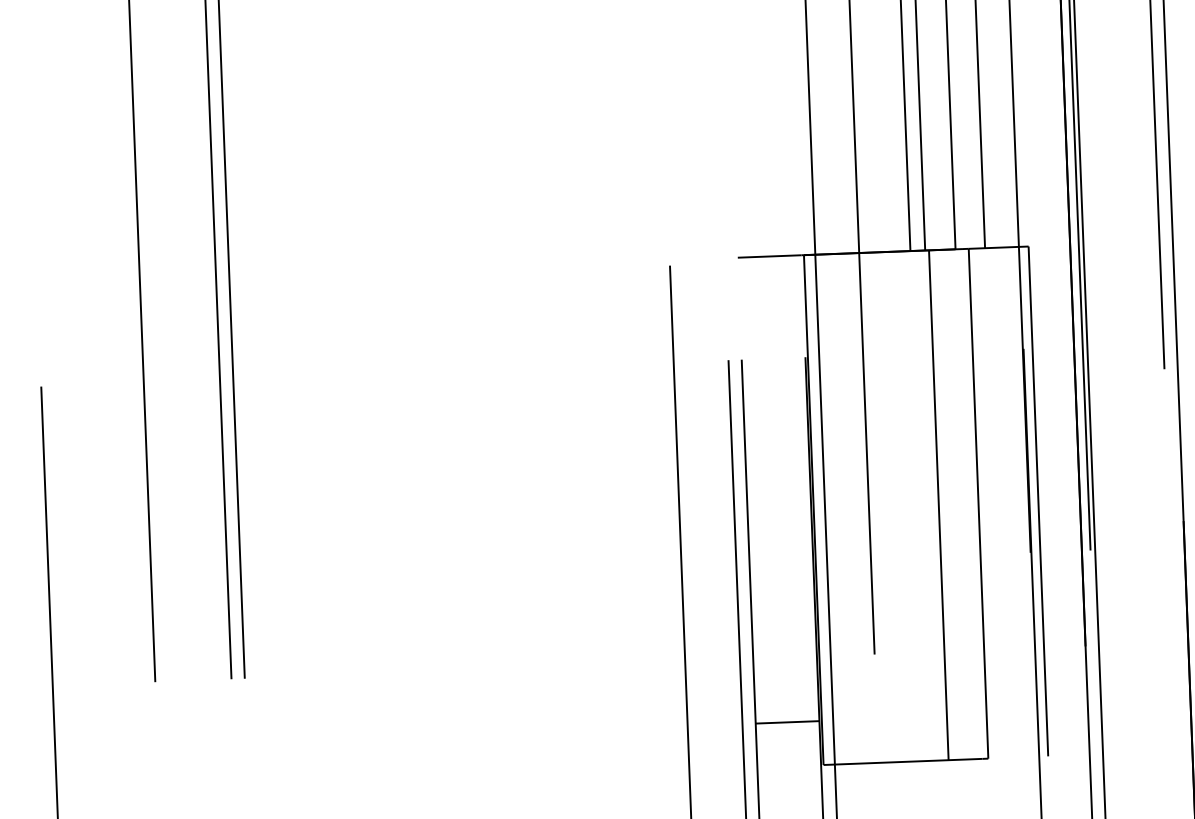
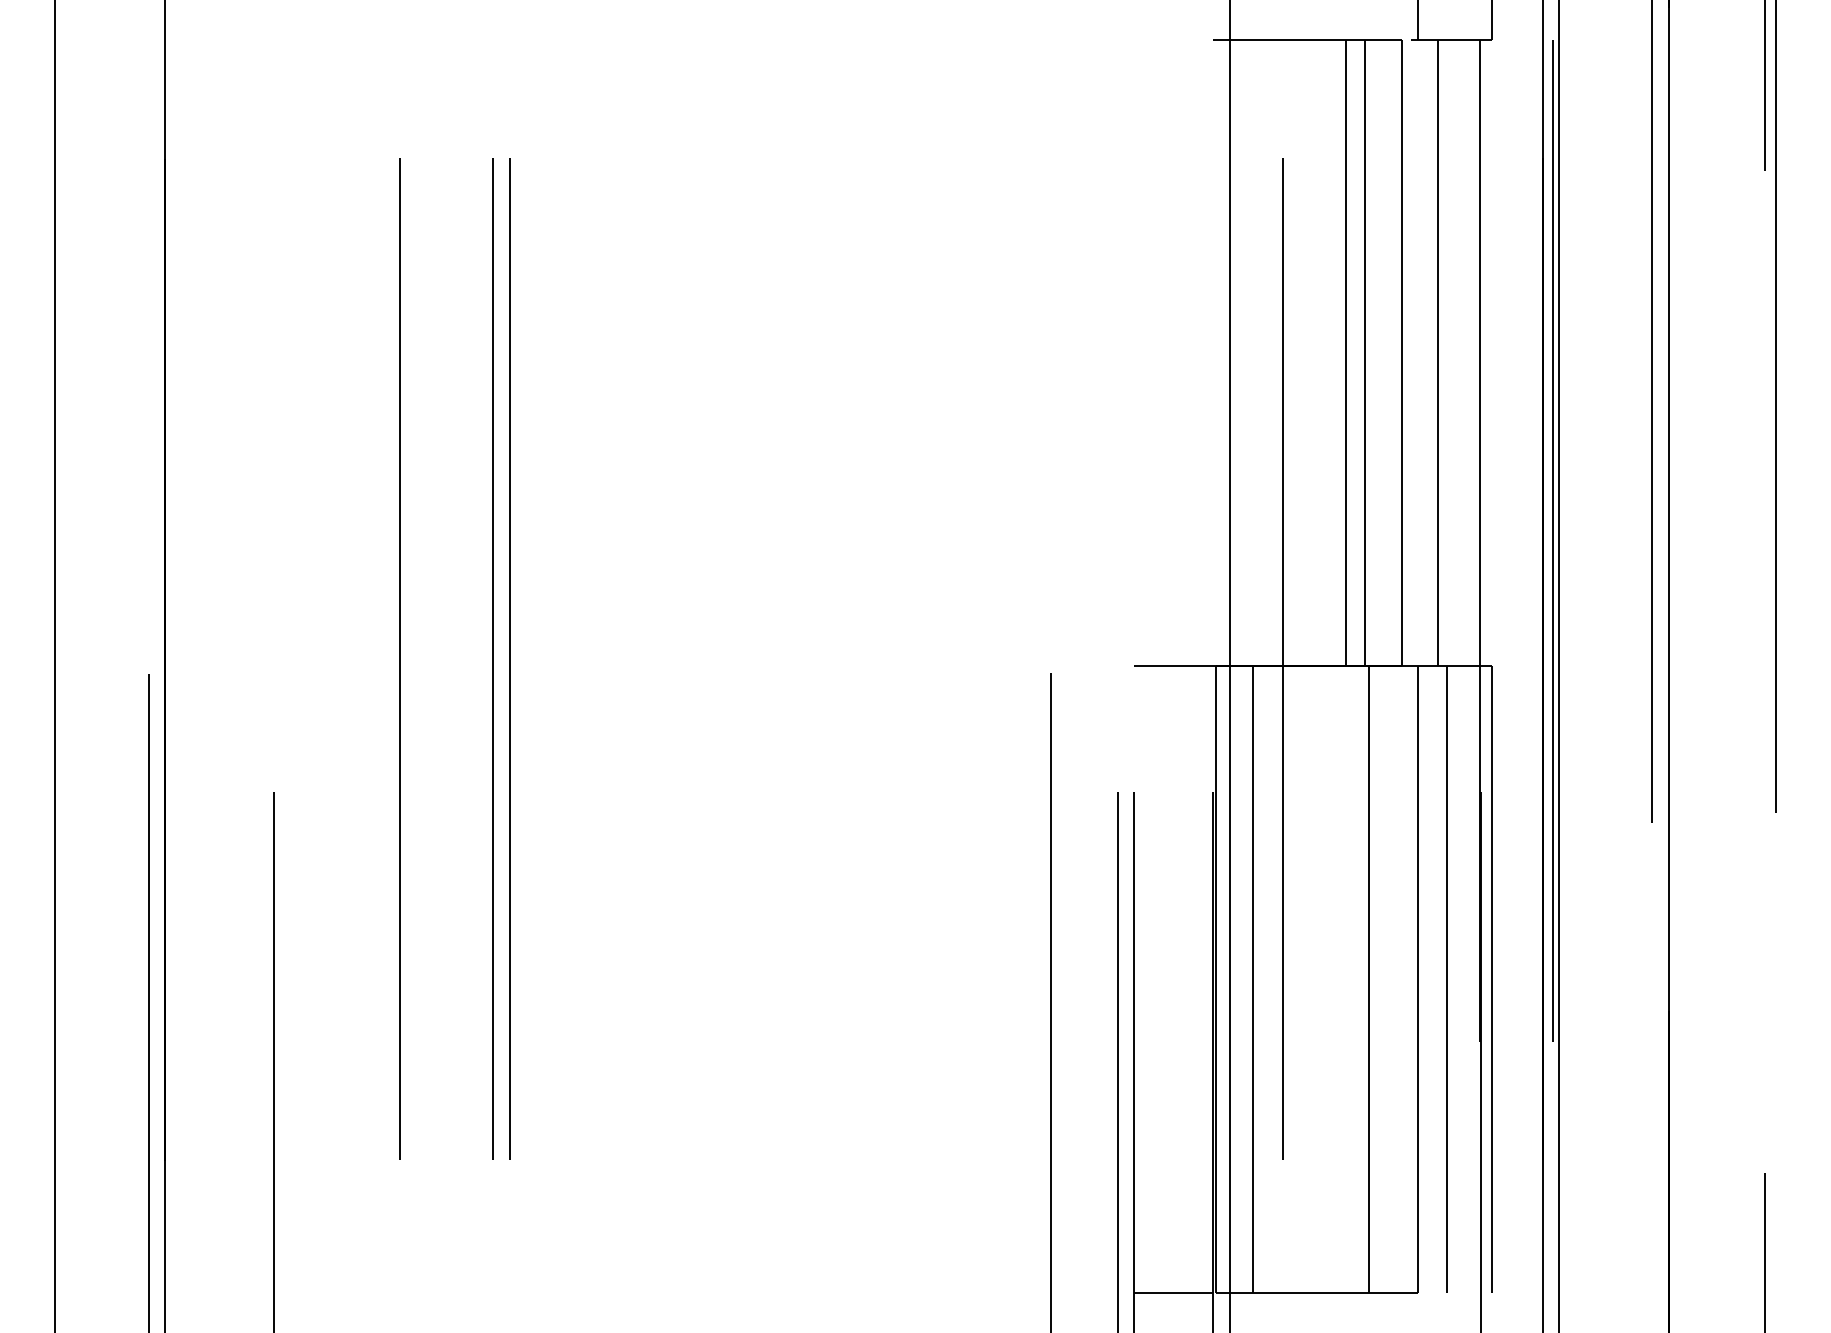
line: (1002, 502) -> (1447, 979), added
line: (844, 508) -> (1253, 979), added
line: (787, 722) -> (1173, 1292), moved

